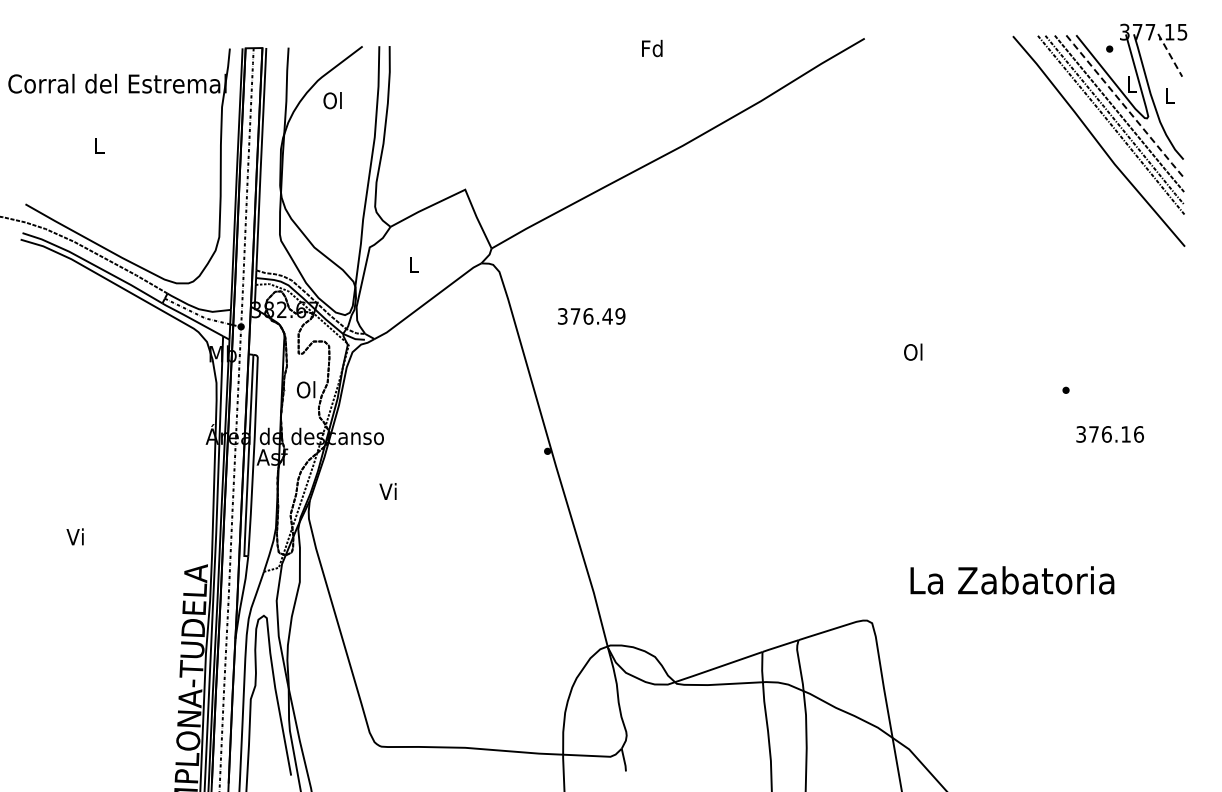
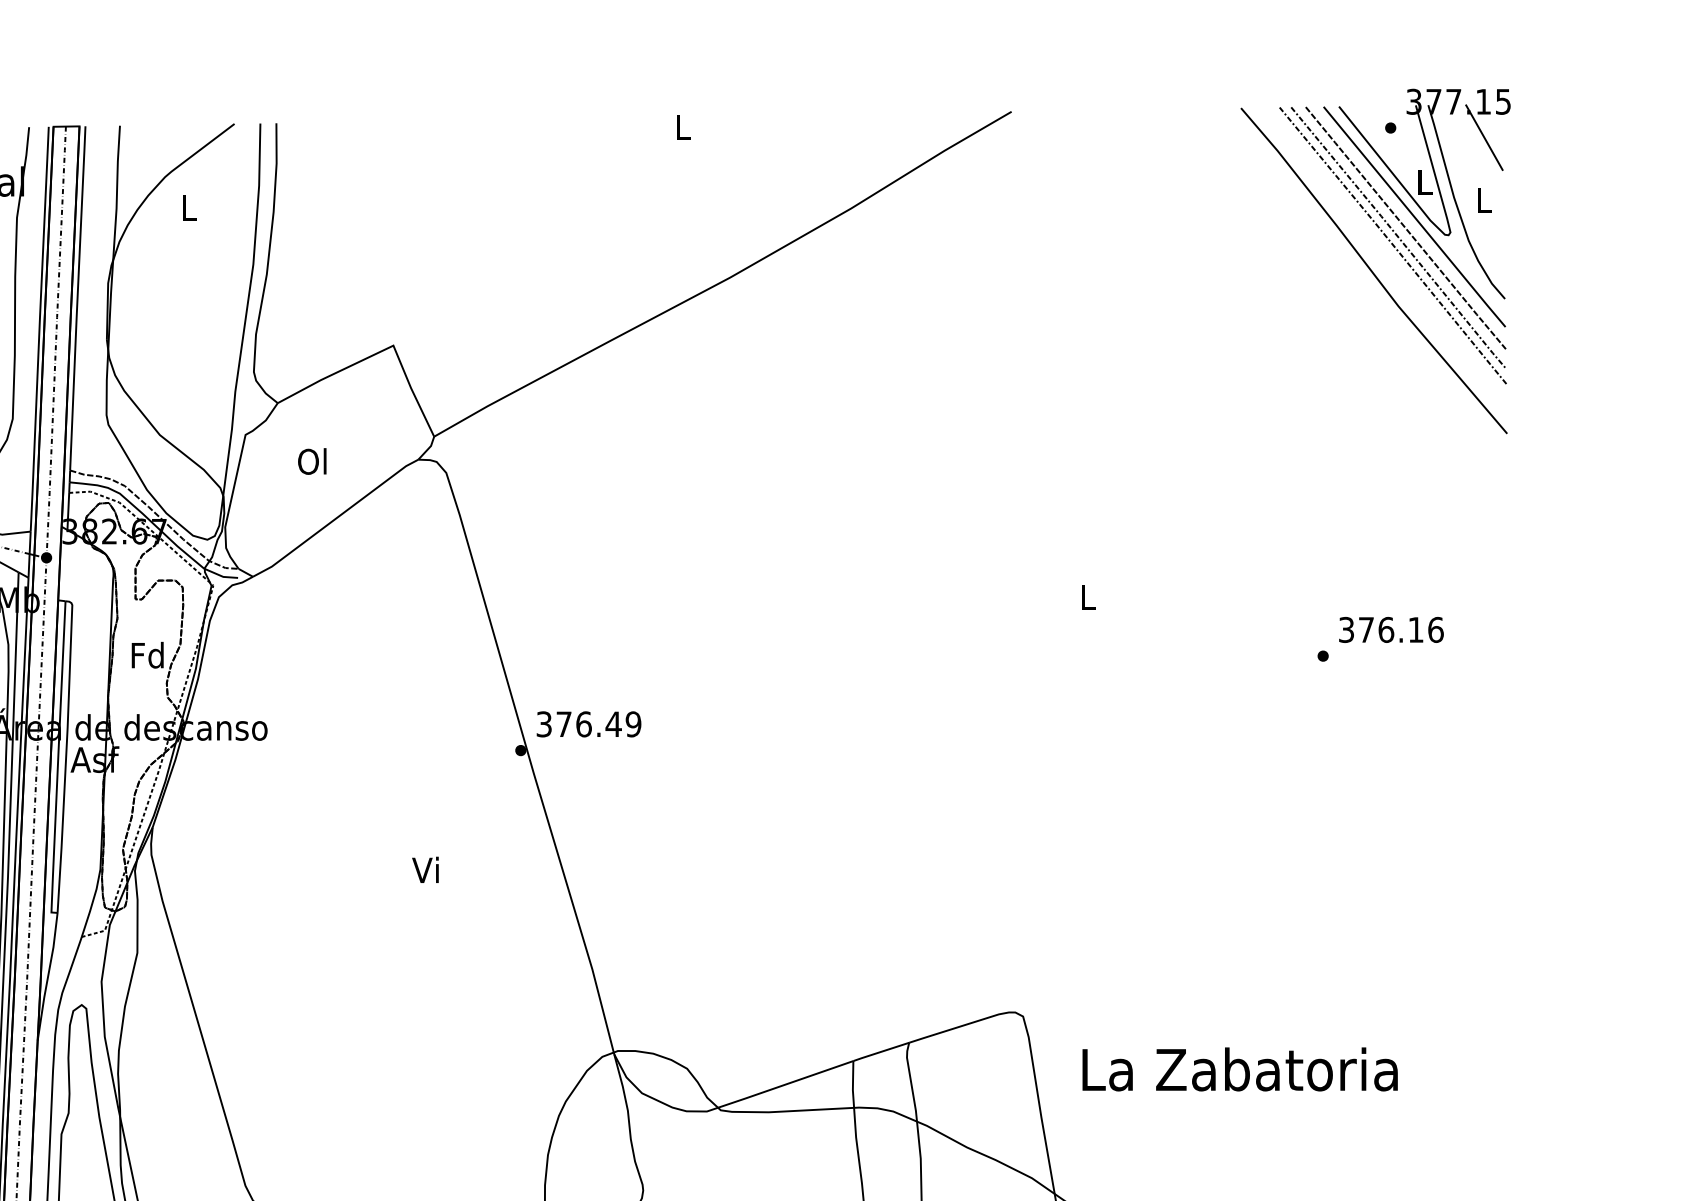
text: (652, 48) -> (683, 127), Fd -> L
line: (1170, 55) -> (1484, 137), dashed -> solid
text: (332, 100) -> (187, 207), Ol -> L
line: (1125, 106) -> (1415, 216), dashed -> solid
text: (412, 264) -> (311, 461), L -> Ol
text: (591, 316) -> (588, 724), moved
text: (913, 351) -> (1087, 596), Ol -> L
text: (306, 389) -> (147, 654), Ol -> Fd
text: (1109, 434) -> (1390, 630), moved
text: (387, 491) -> (424, 869), moved
text: (1012, 580) -> (1240, 1069), moved

